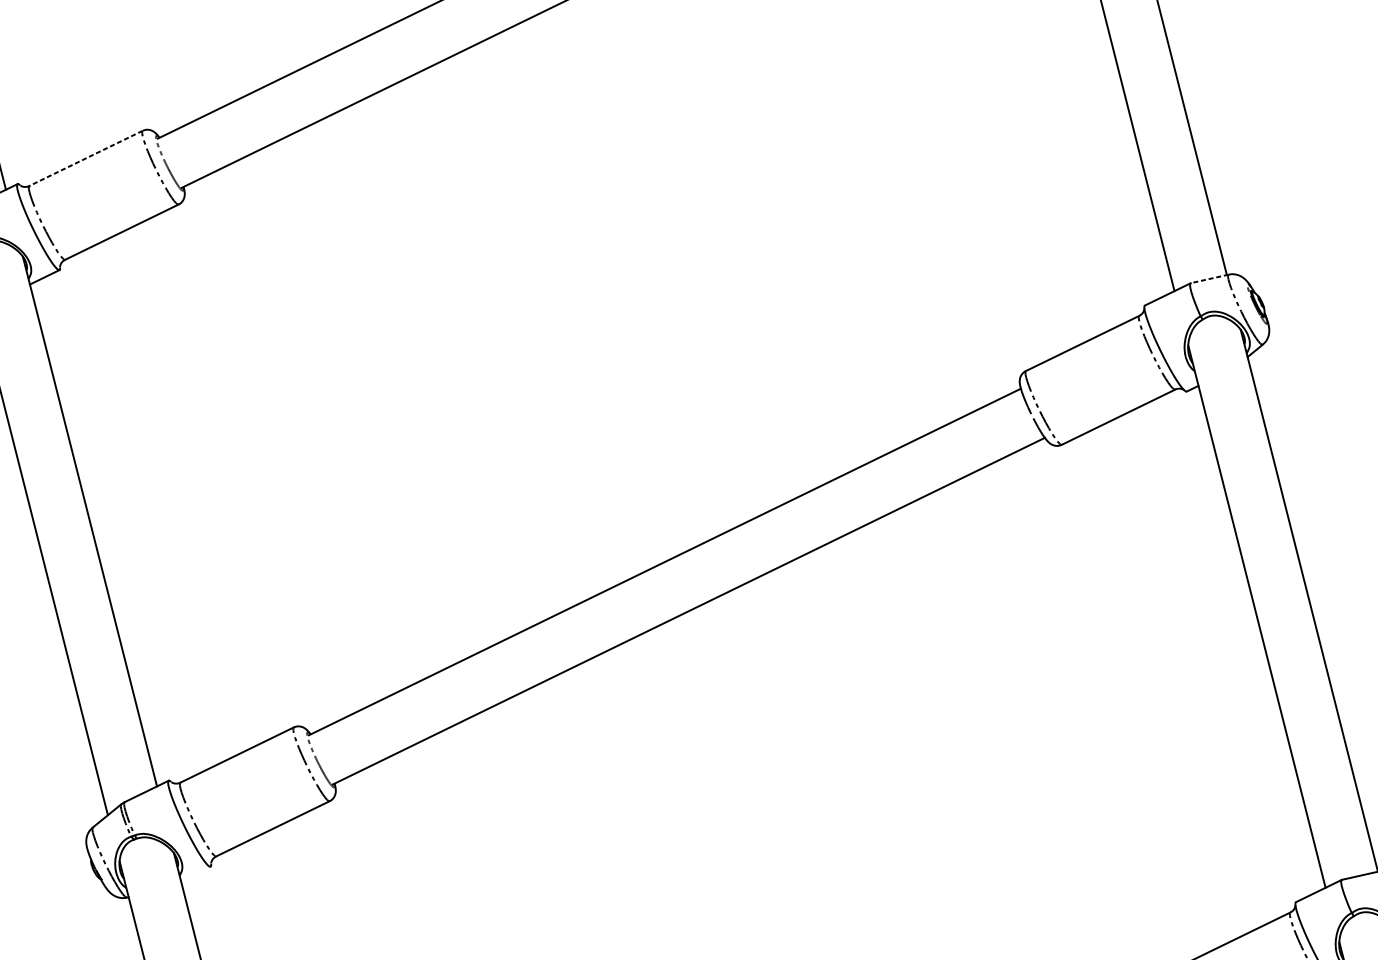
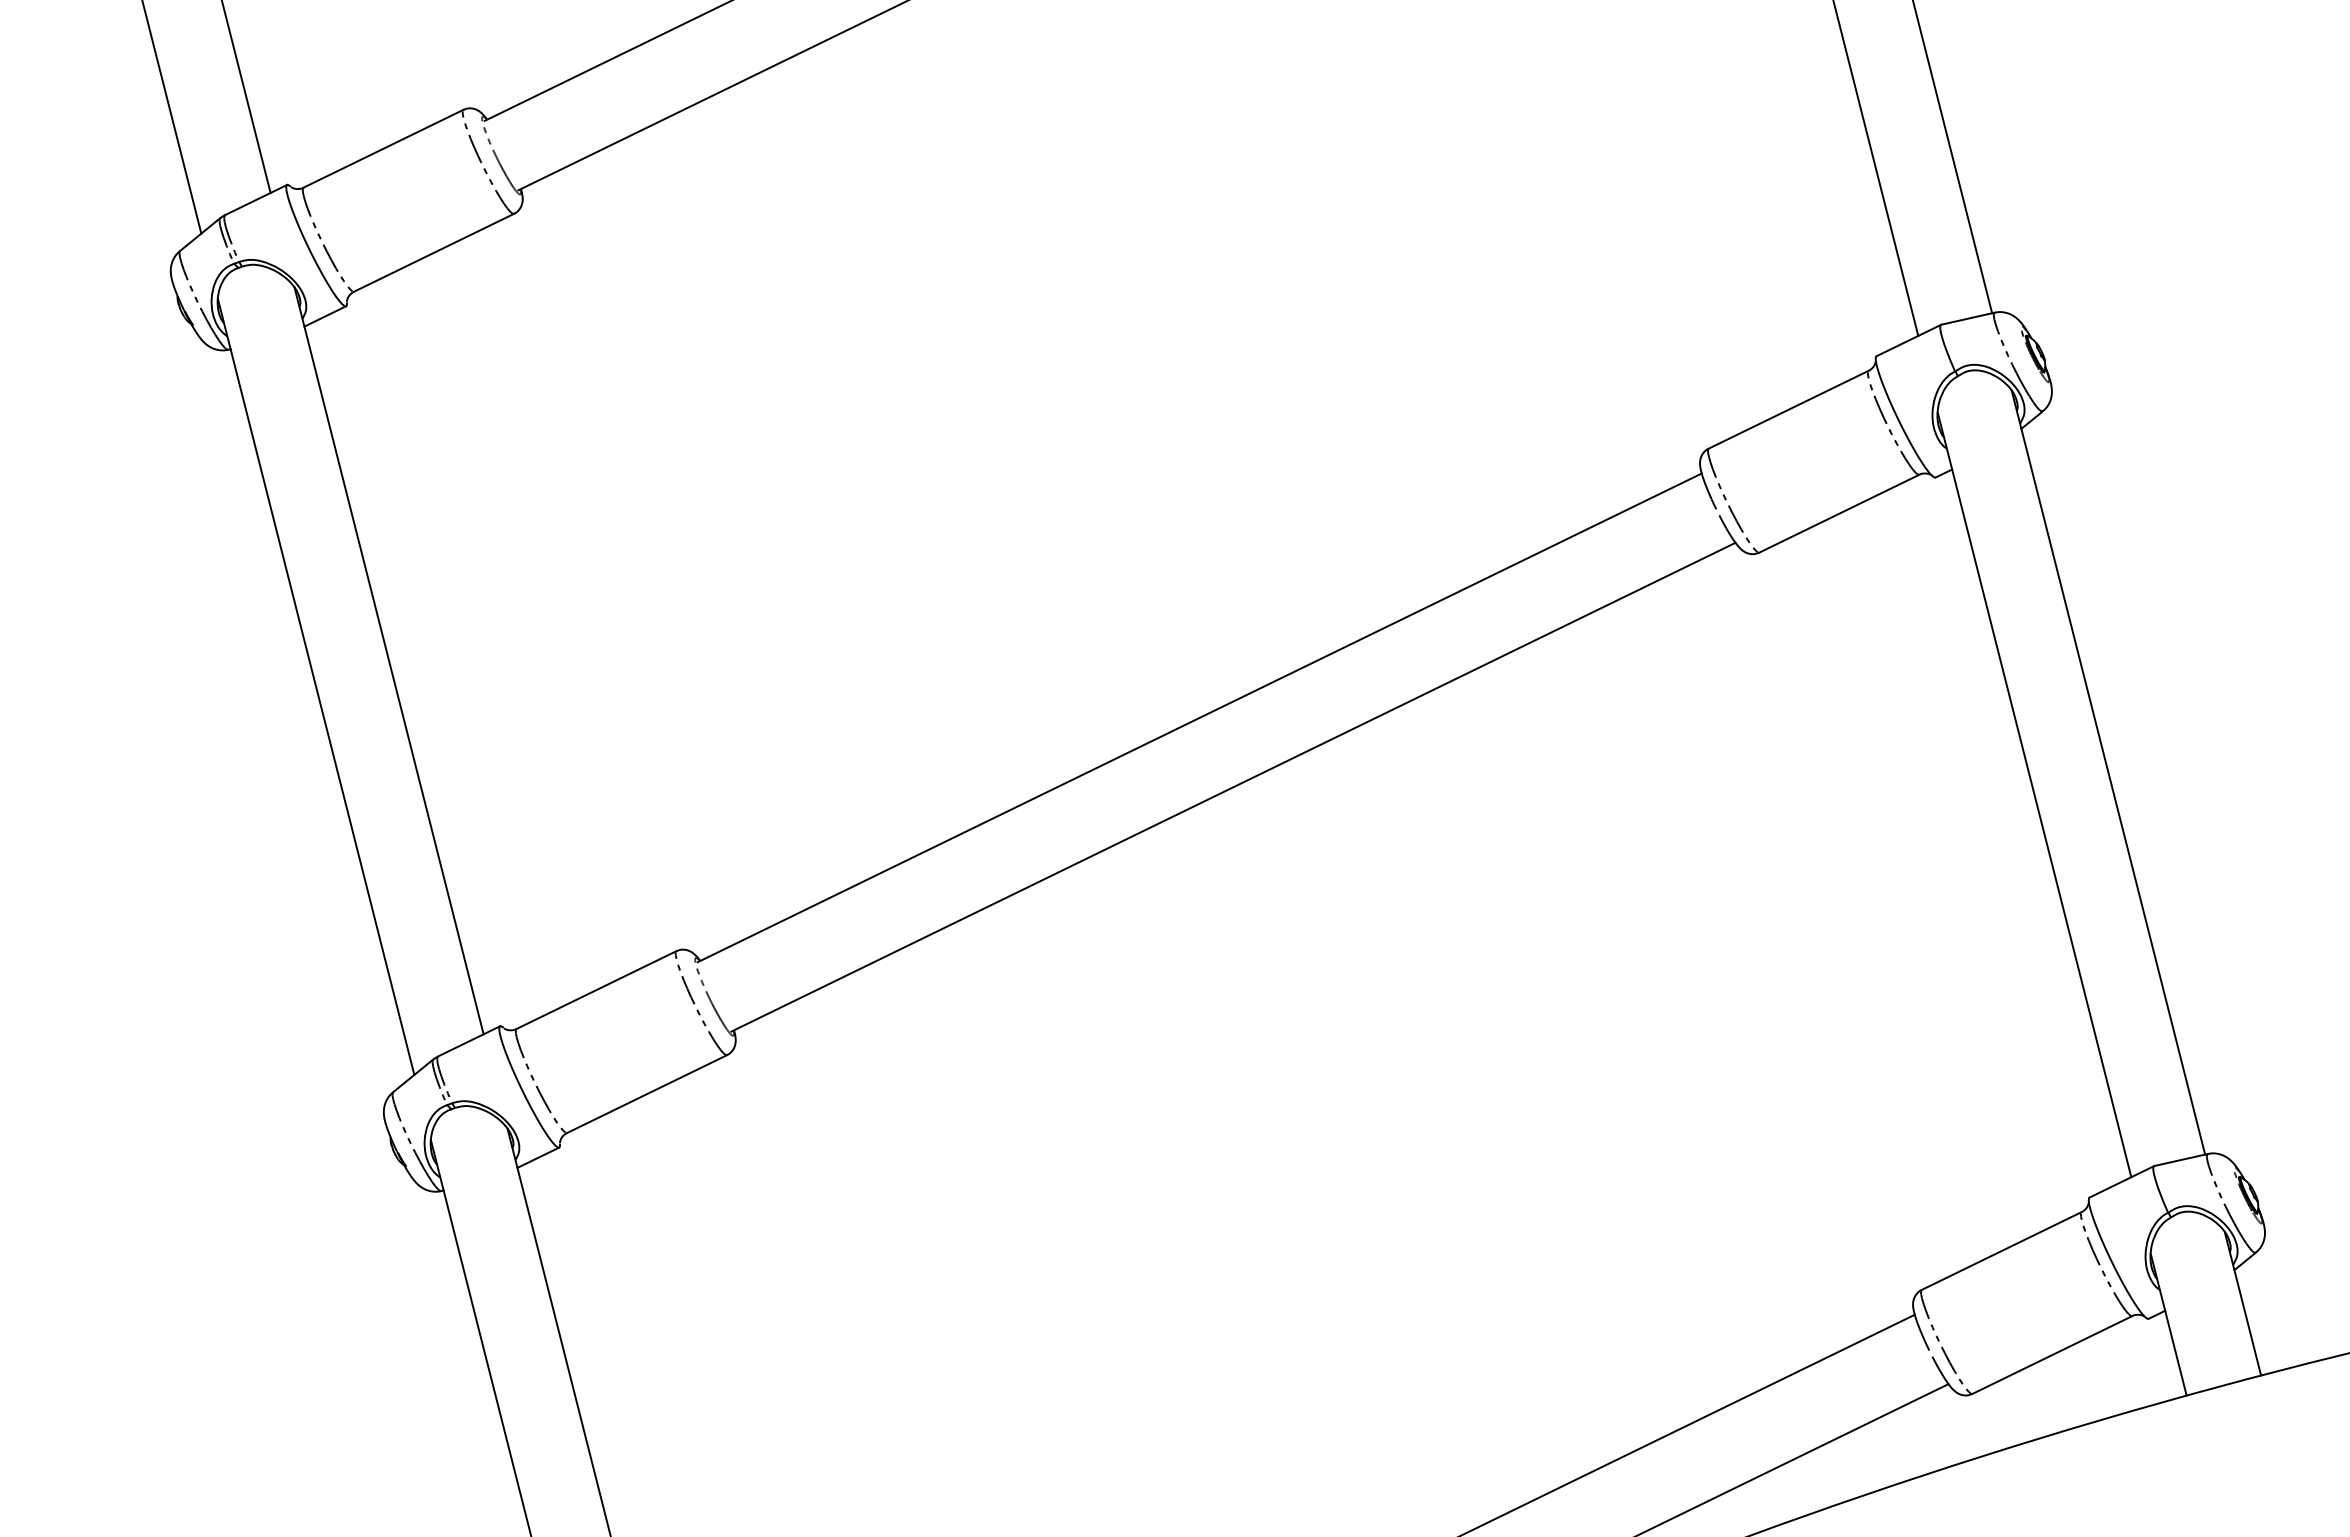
line: (86, 158) -> (383, 148), dashed -> solid
line: (1209, 278) -> (1967, 318), dashed -> solid
line: (195, 873) -> (538, 1157), added

